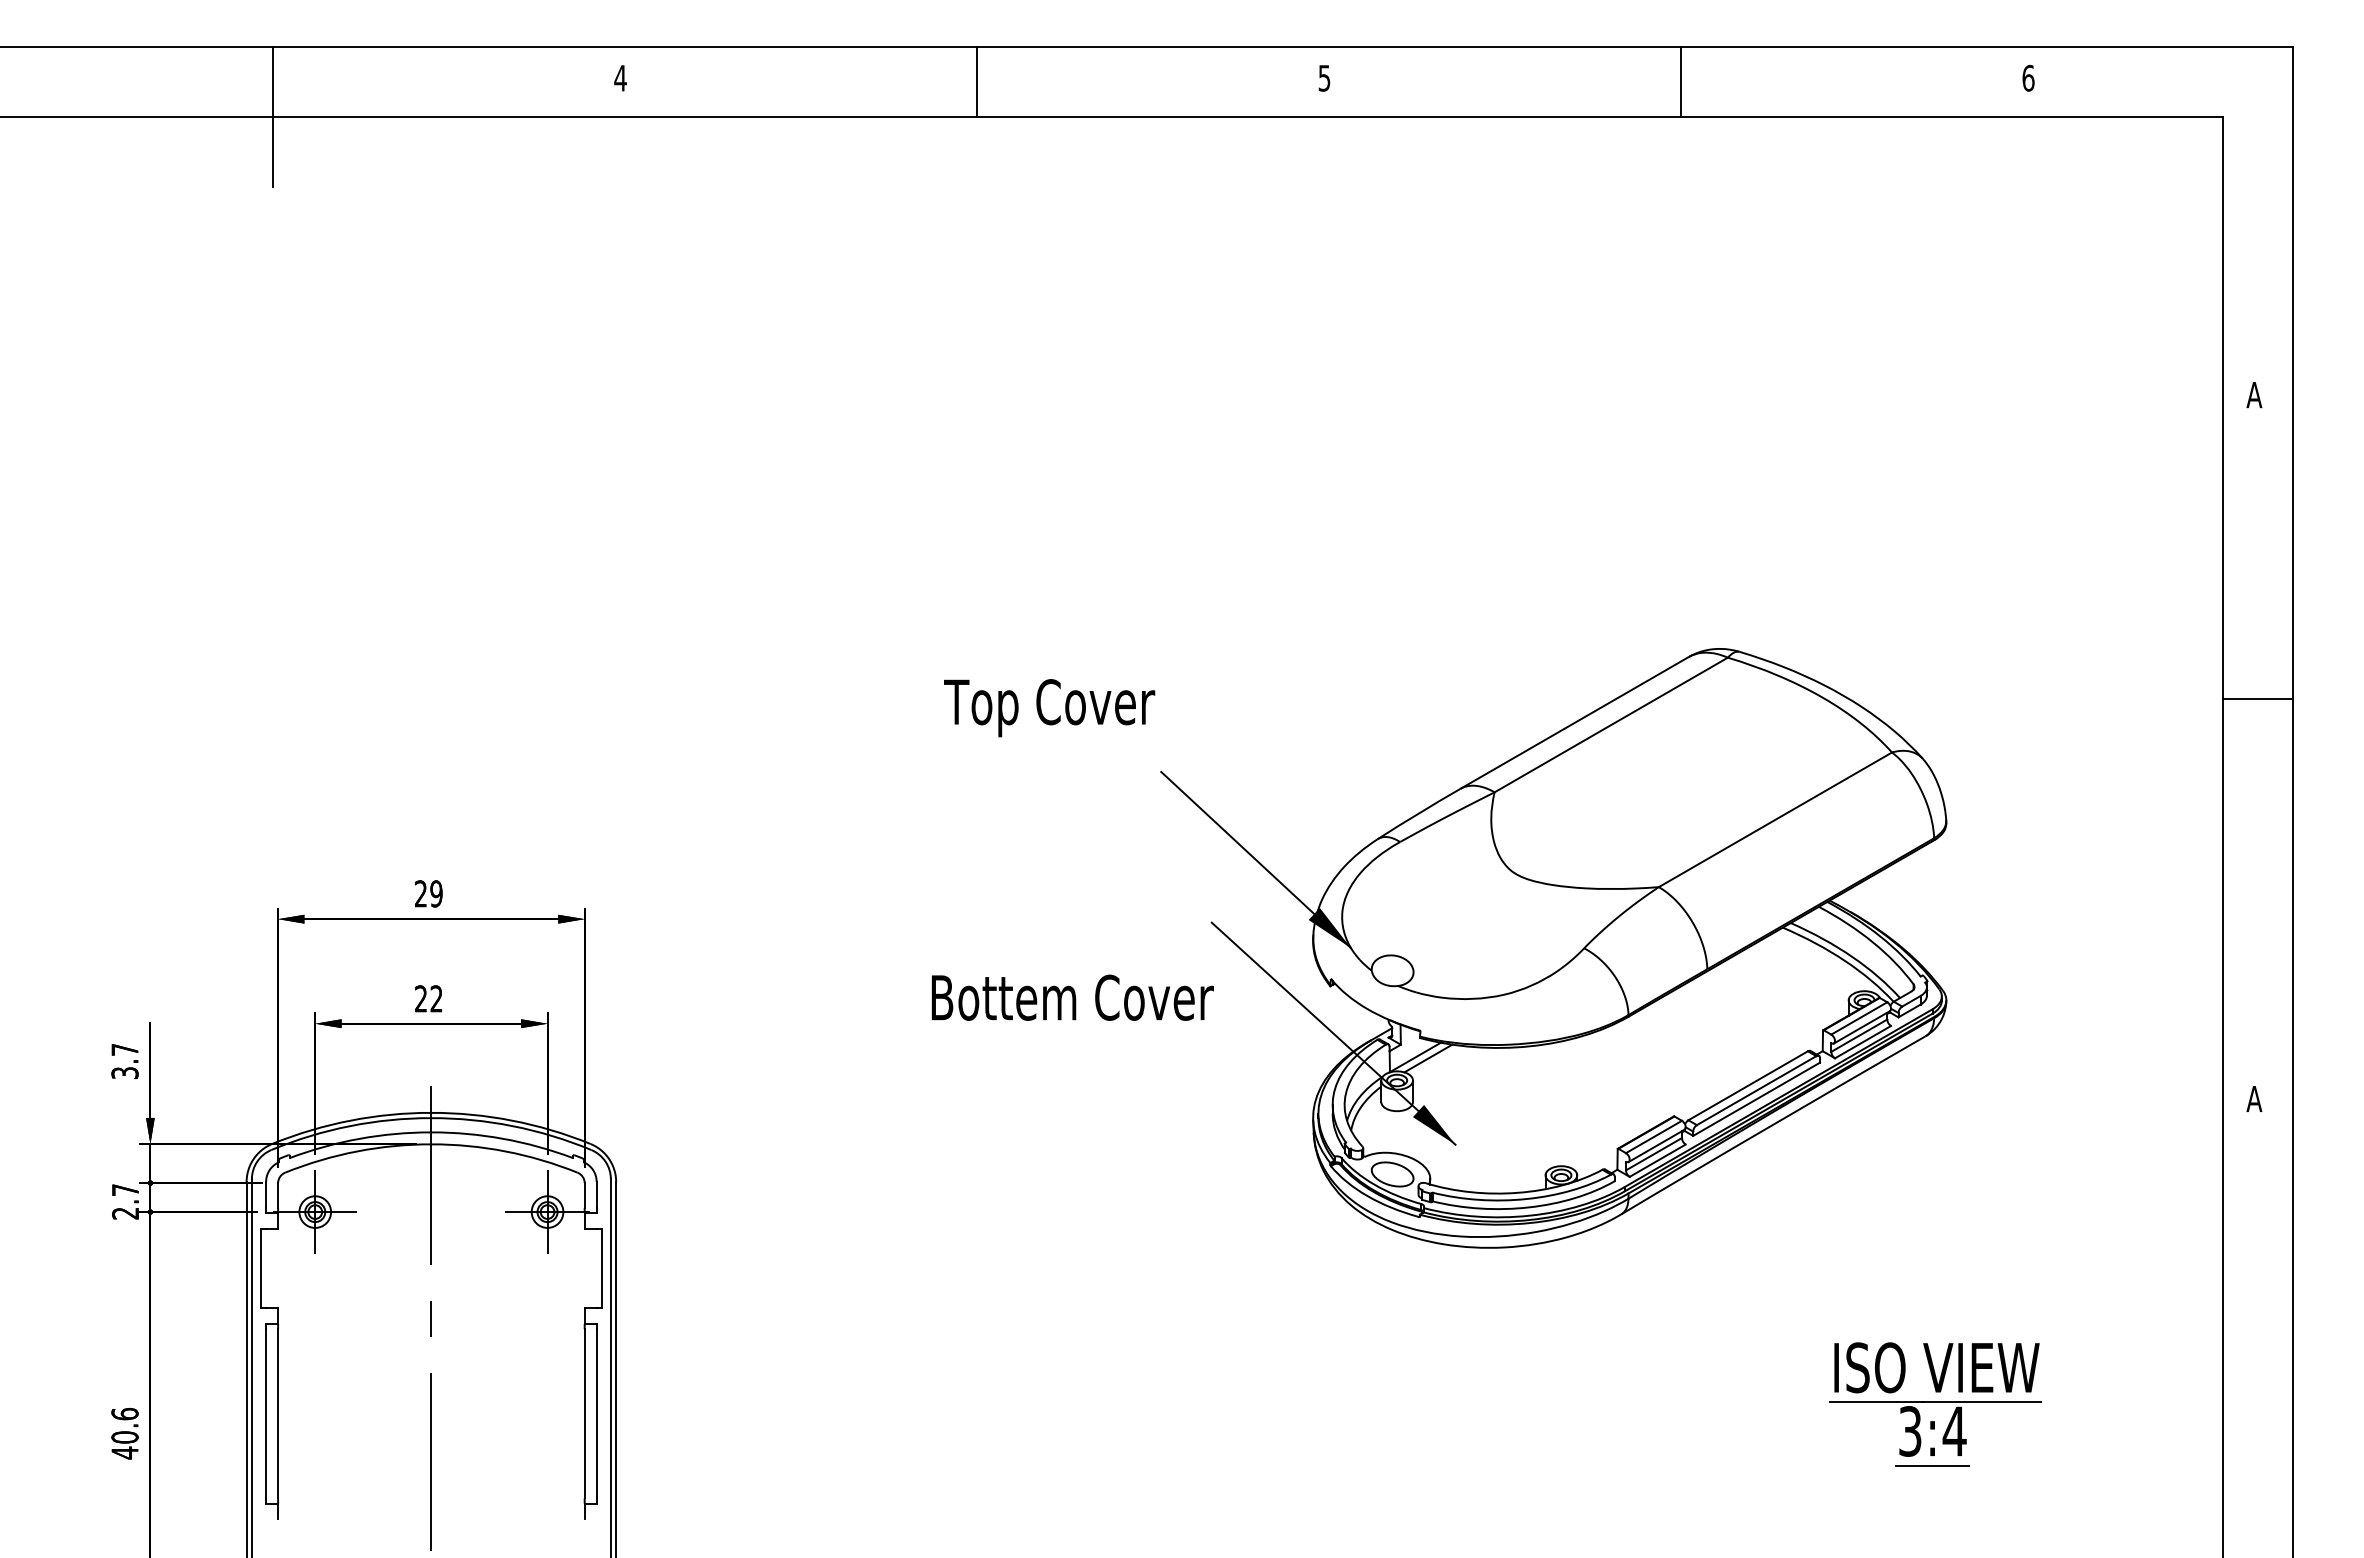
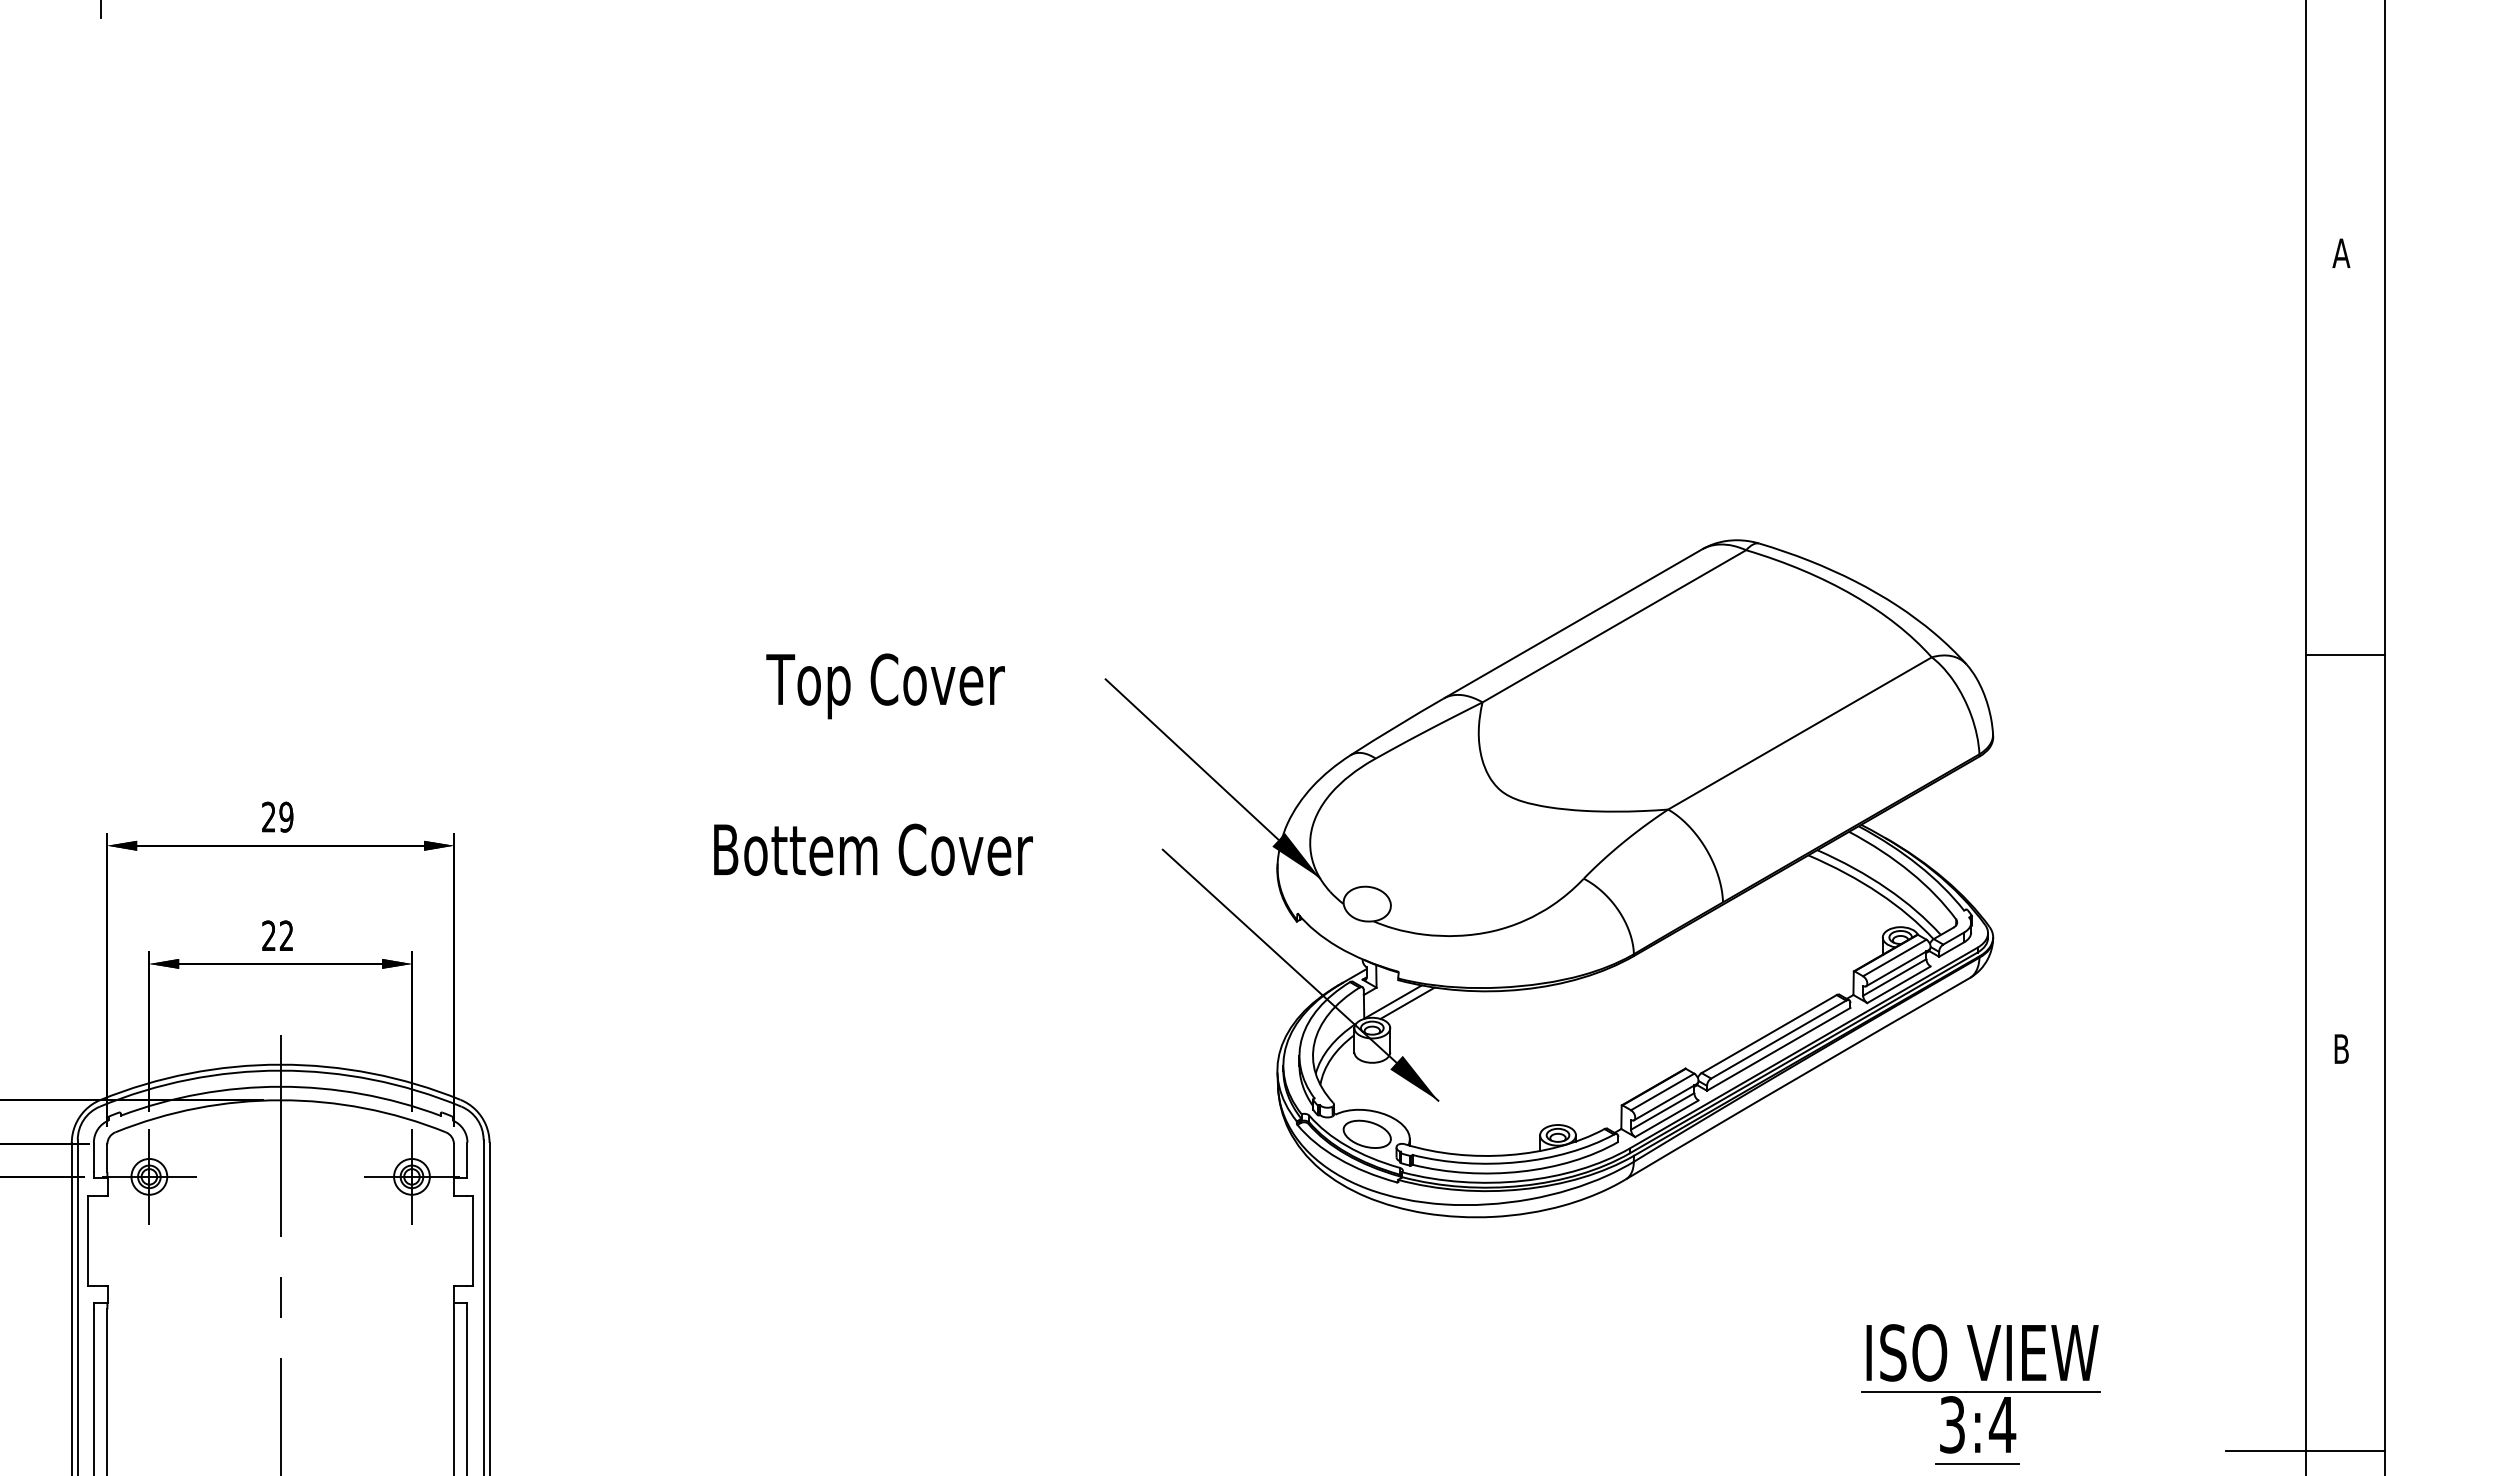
line: (2257, 699) -> (2344, 655), moved
text: (1049, 708) -> (885, 686), moved
text: (1072, 997) -> (873, 849), moved
text: (2254, 1098) -> (2341, 1048), A -> B
line: (2222, 1454) -> (2305, 1450), added

